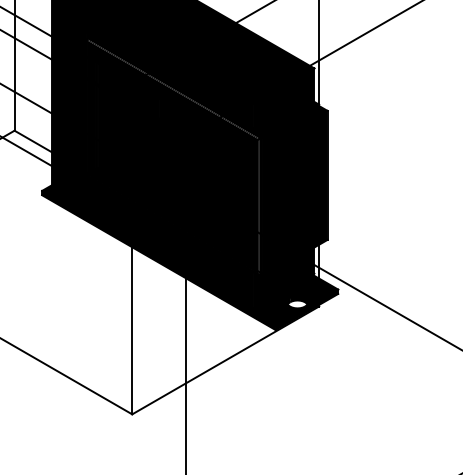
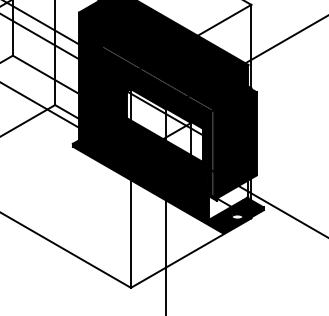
fill: (185, 162) -> (165, 125), removed
fill: (283, 277) -> (228, 199), removed

